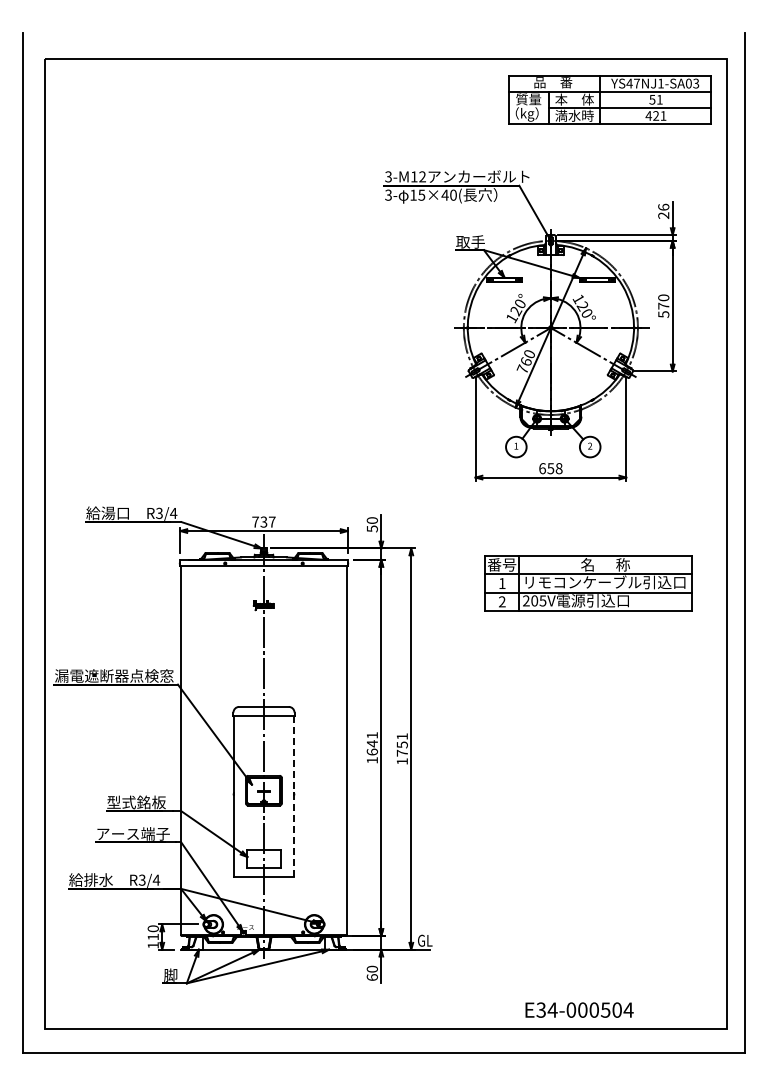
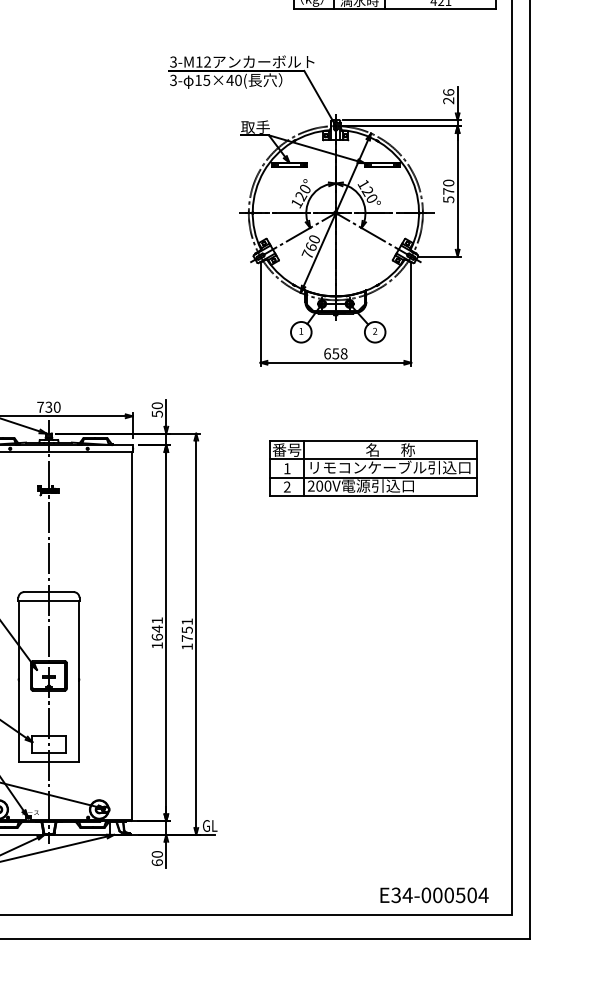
text: (272, 521) -> (57, 406), 737 -> 730
text: (542, 600) -> (327, 485), 205V -> 200V
line: (293, 796) -> (78, 681), dashed -> solid
text: (579, 1009) -> (434, 894), moved

